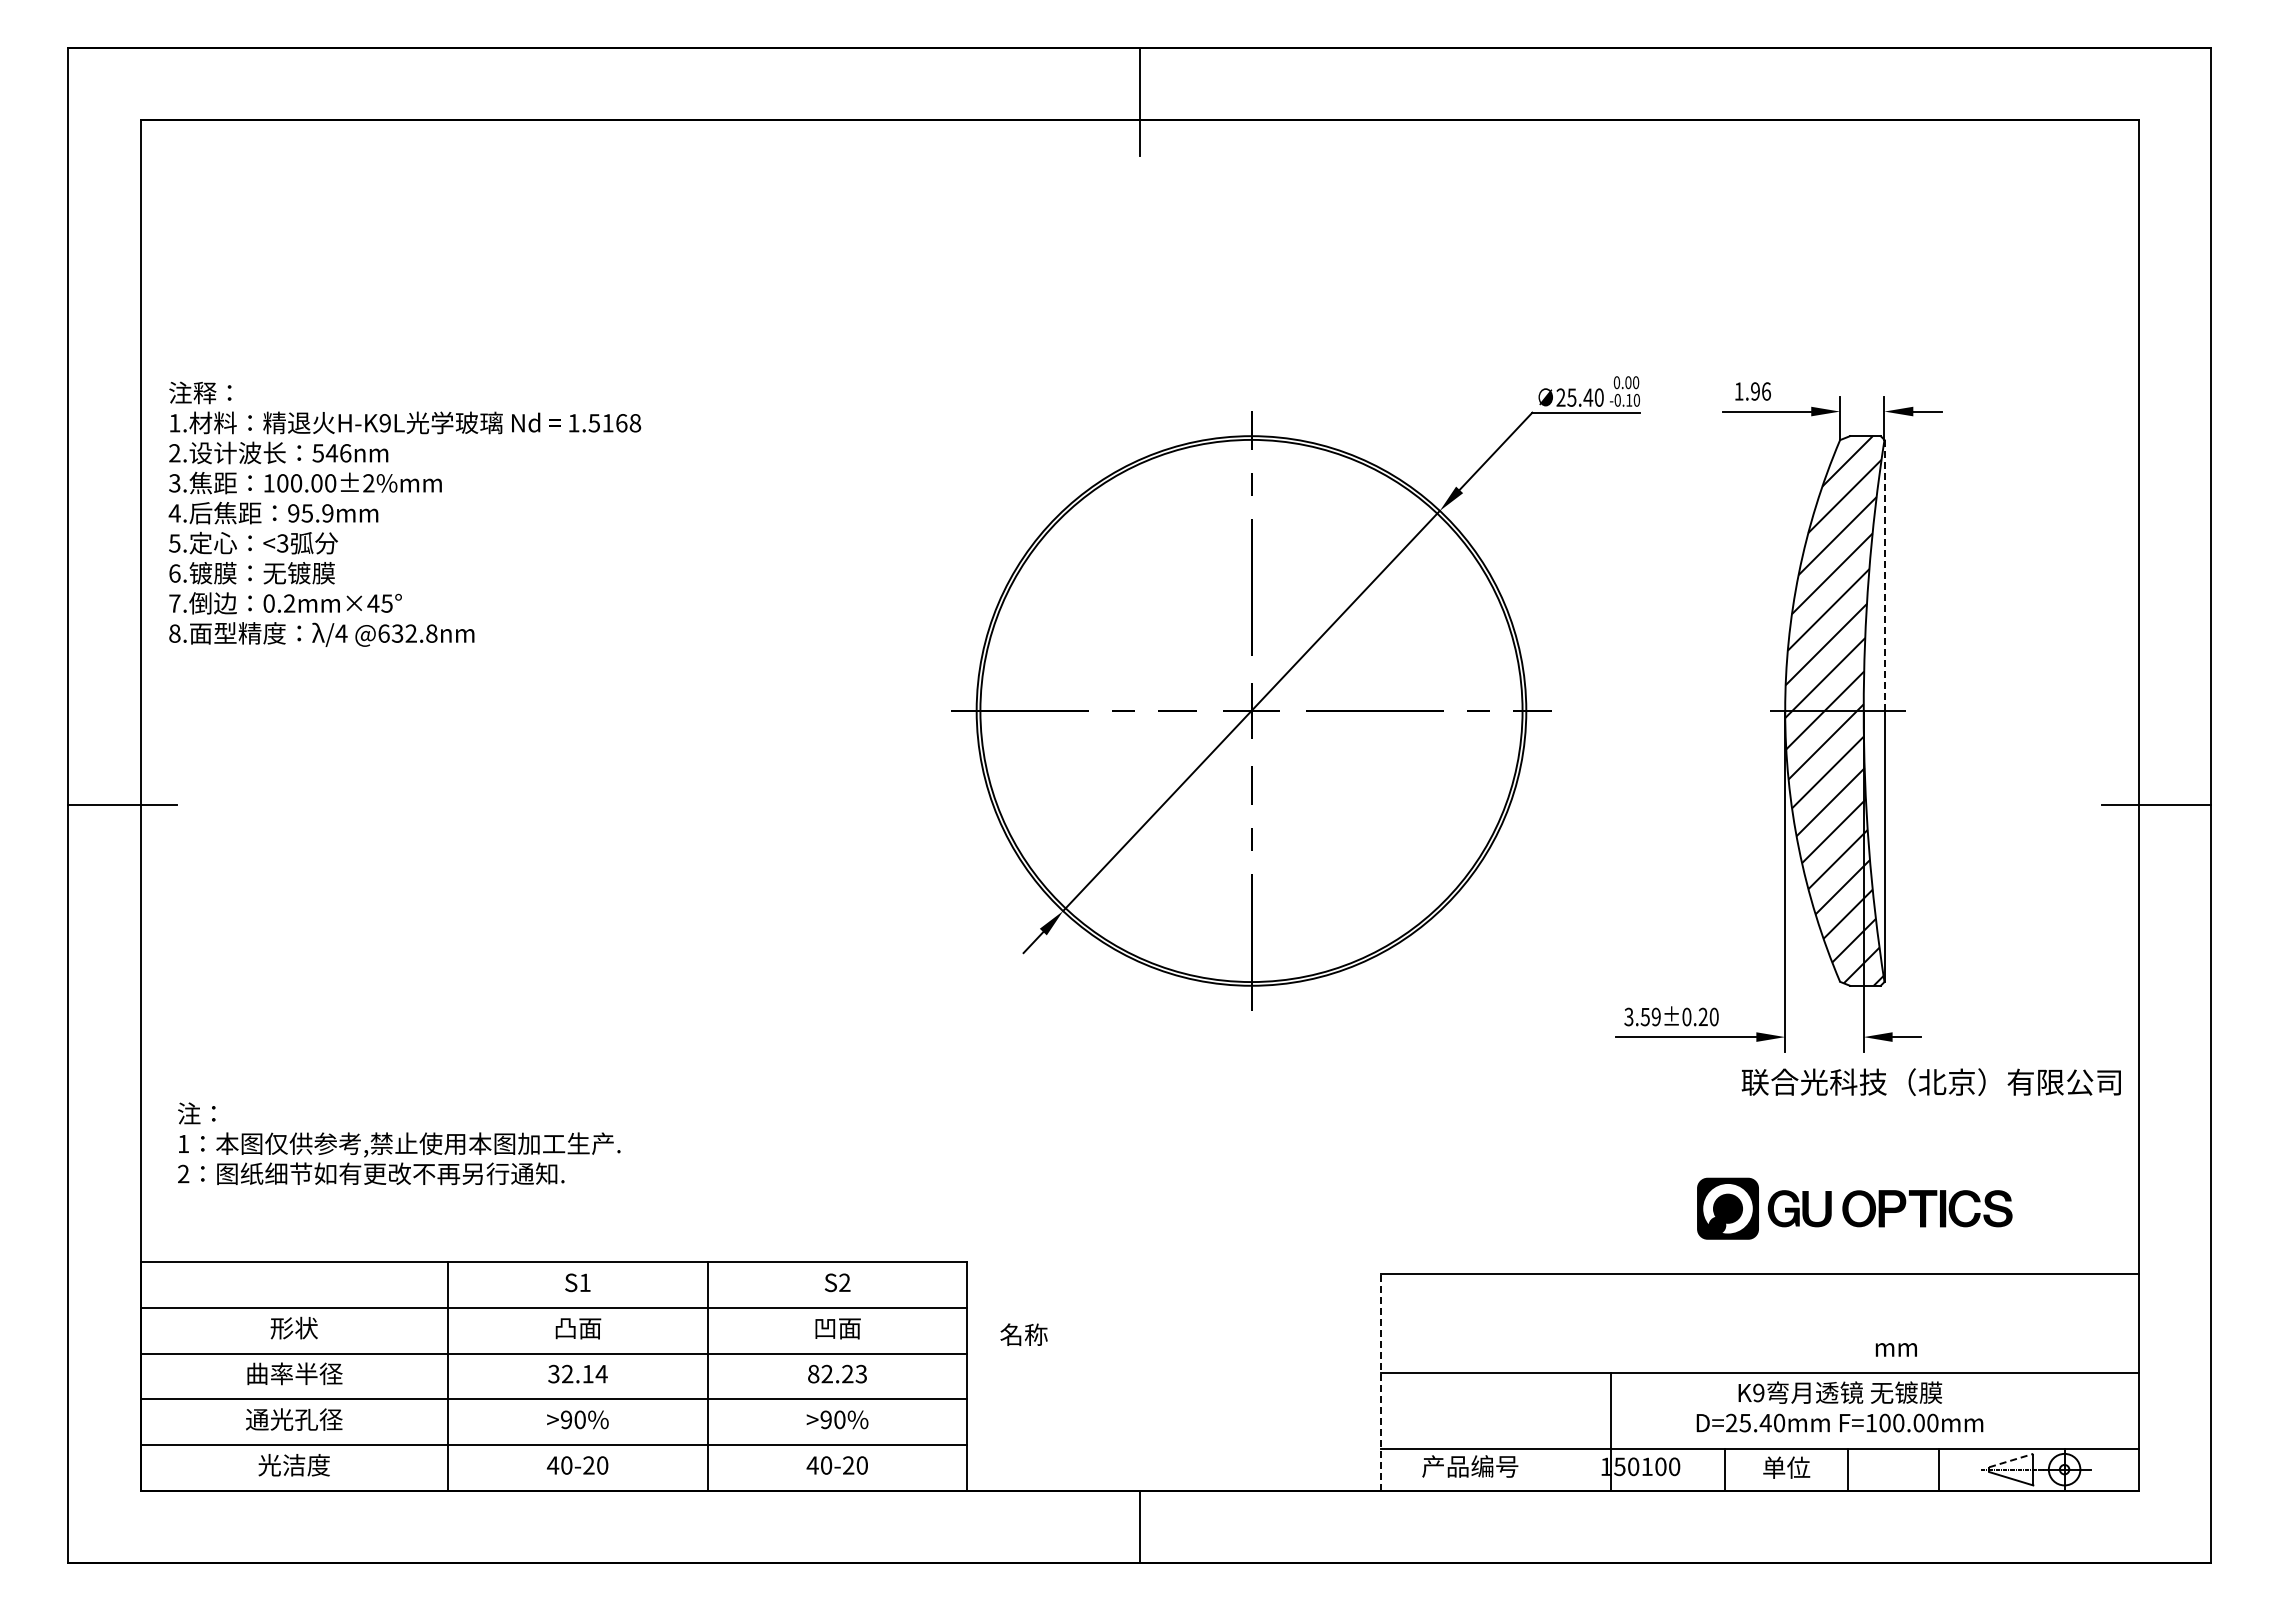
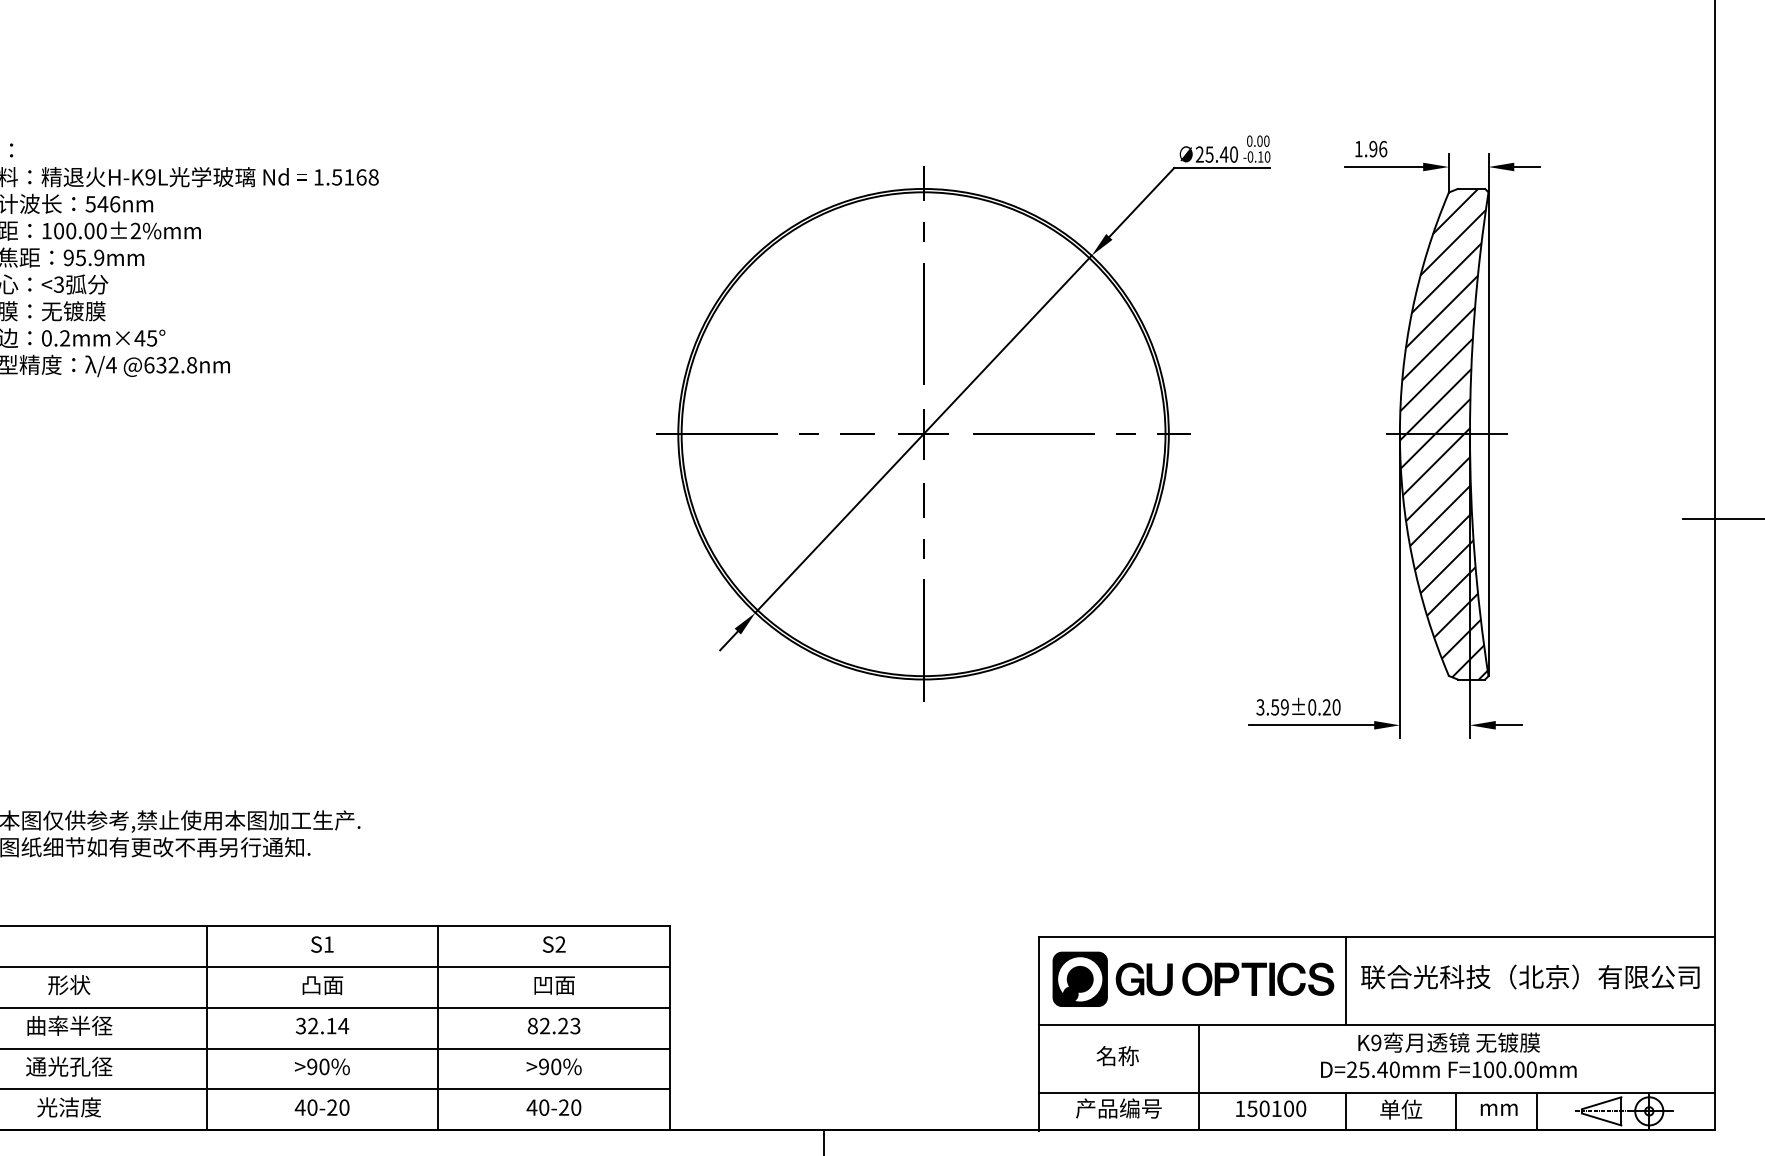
line: (1884, 575) -> (1488, 313), dashed -> solid
text: (1930, 1081) -> (1529, 976), moved
part: (1854, 1208) -> (1193, 979), moved
line: (1724, 1323) -> (1345, 980), added
text: (1023, 1334) -> (1117, 1055), moved
text: (1895, 1349) -> (1498, 1109), moved
line: (1381, 1382) -> (1039, 1033), dashed -> solid
line: (1610, 1431) -> (1198, 1077), moved
line: (2011, 1460) -> (1601, 1103), dashed -> solid

